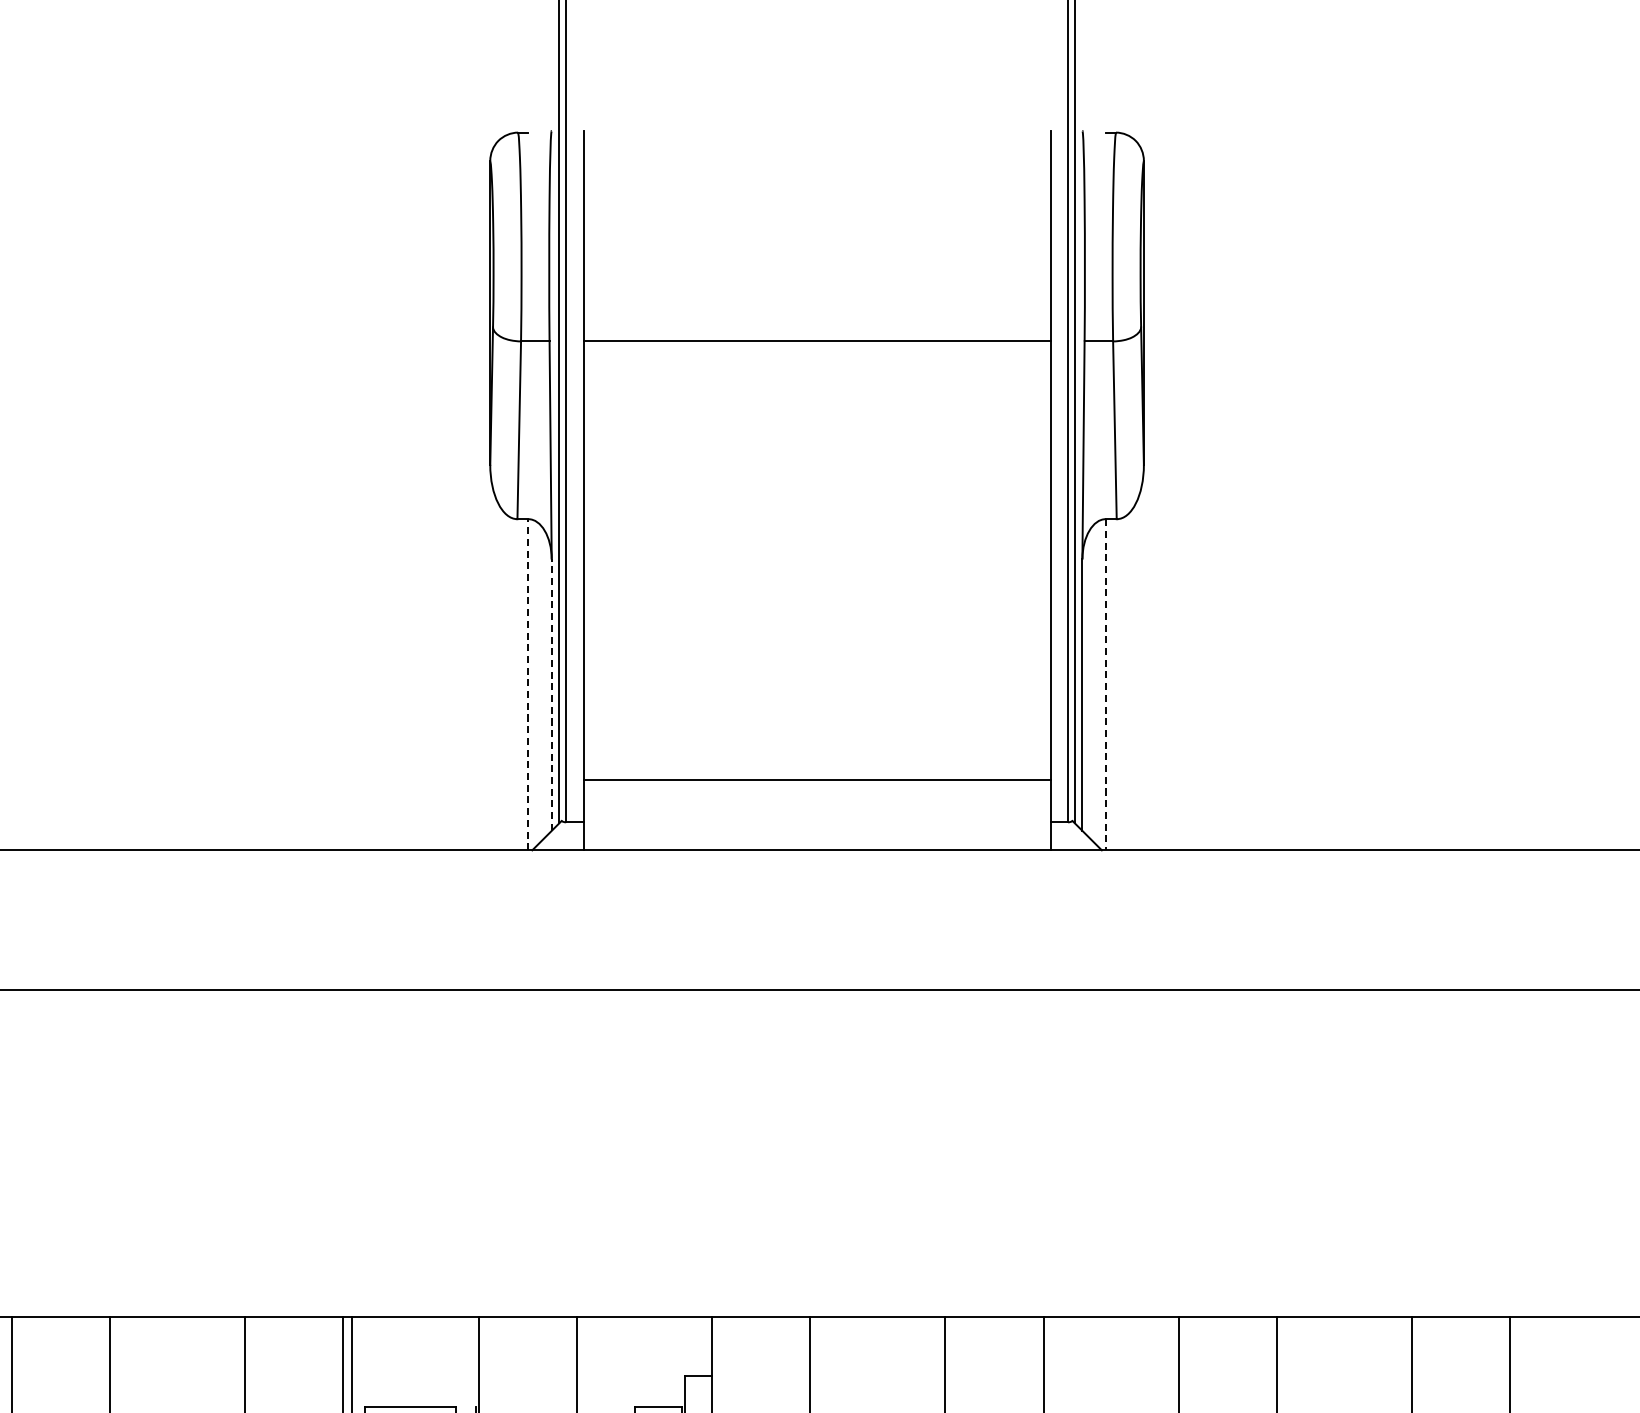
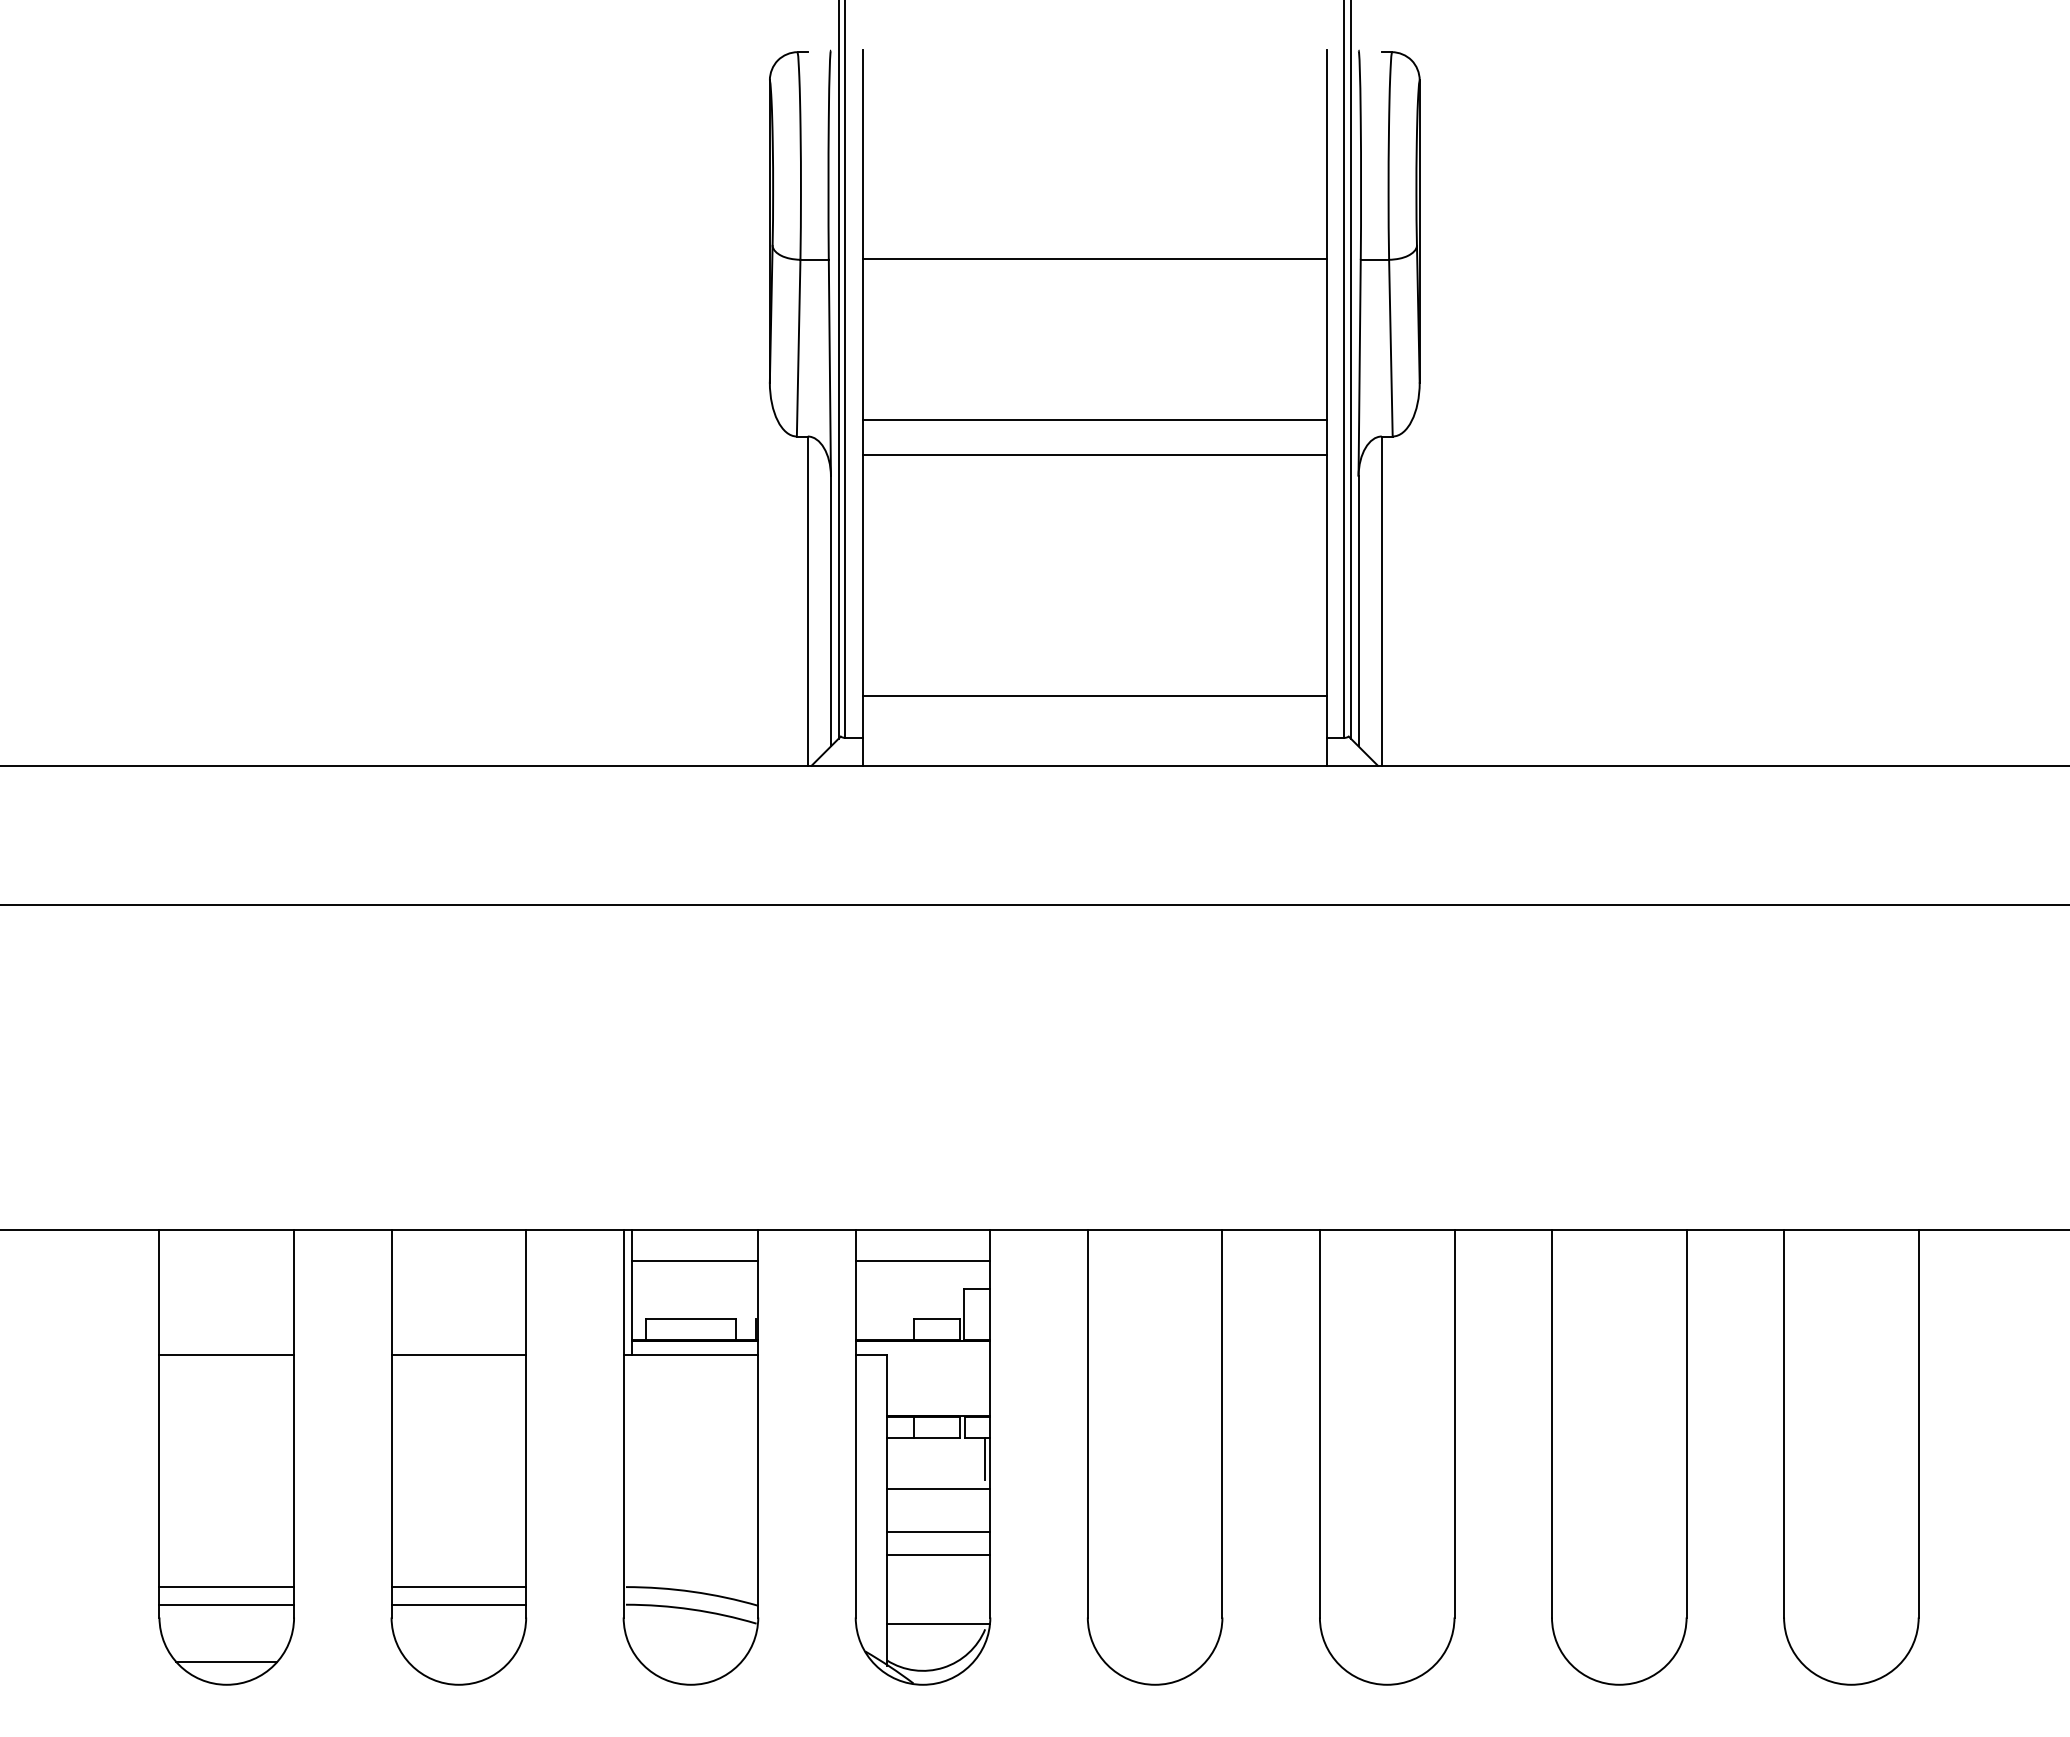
line: (816, 503) -> (1094, 420), added
line: (816, 537) -> (1094, 454), added
line: (528, 685) -> (807, 601), dashed -> solid
line: (1105, 685) -> (1381, 601), dashed -> solid
line: (551, 694) -> (830, 610), dashed -> solid
line: (415, 1347) -> (695, 1260), added
line: (643, 1347) -> (922, 1260), added

